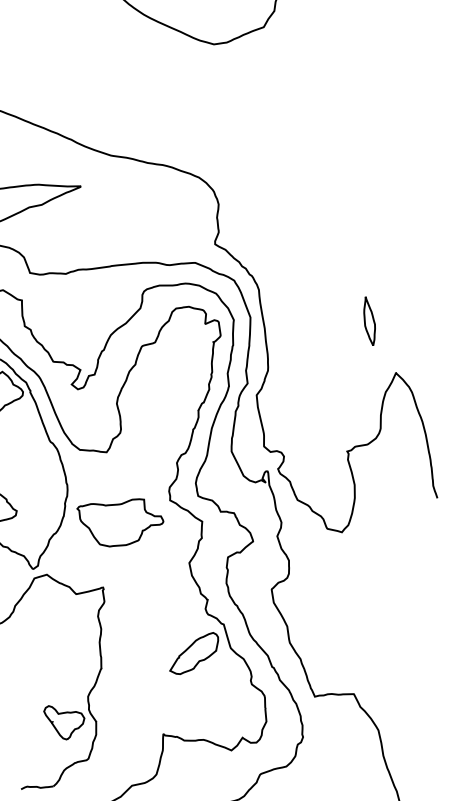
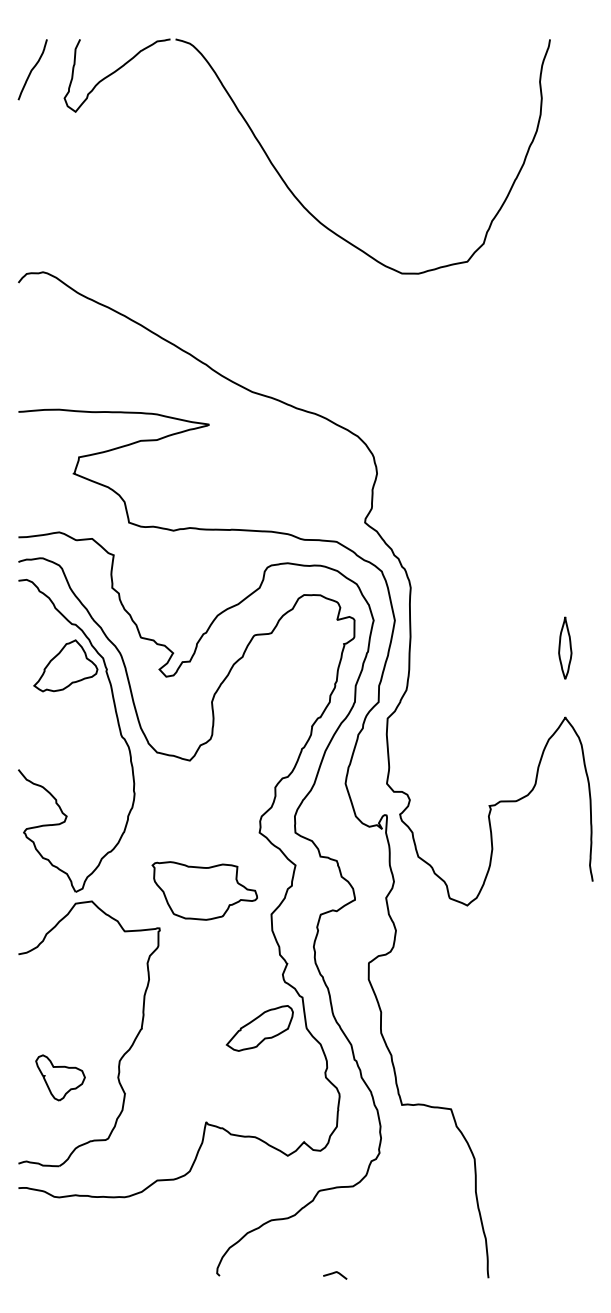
part: (369, 320) -> (565, 647), moved
part: (121, 522) -> (204, 890), moved
part: (65, 721) -> (60, 1077), moved

